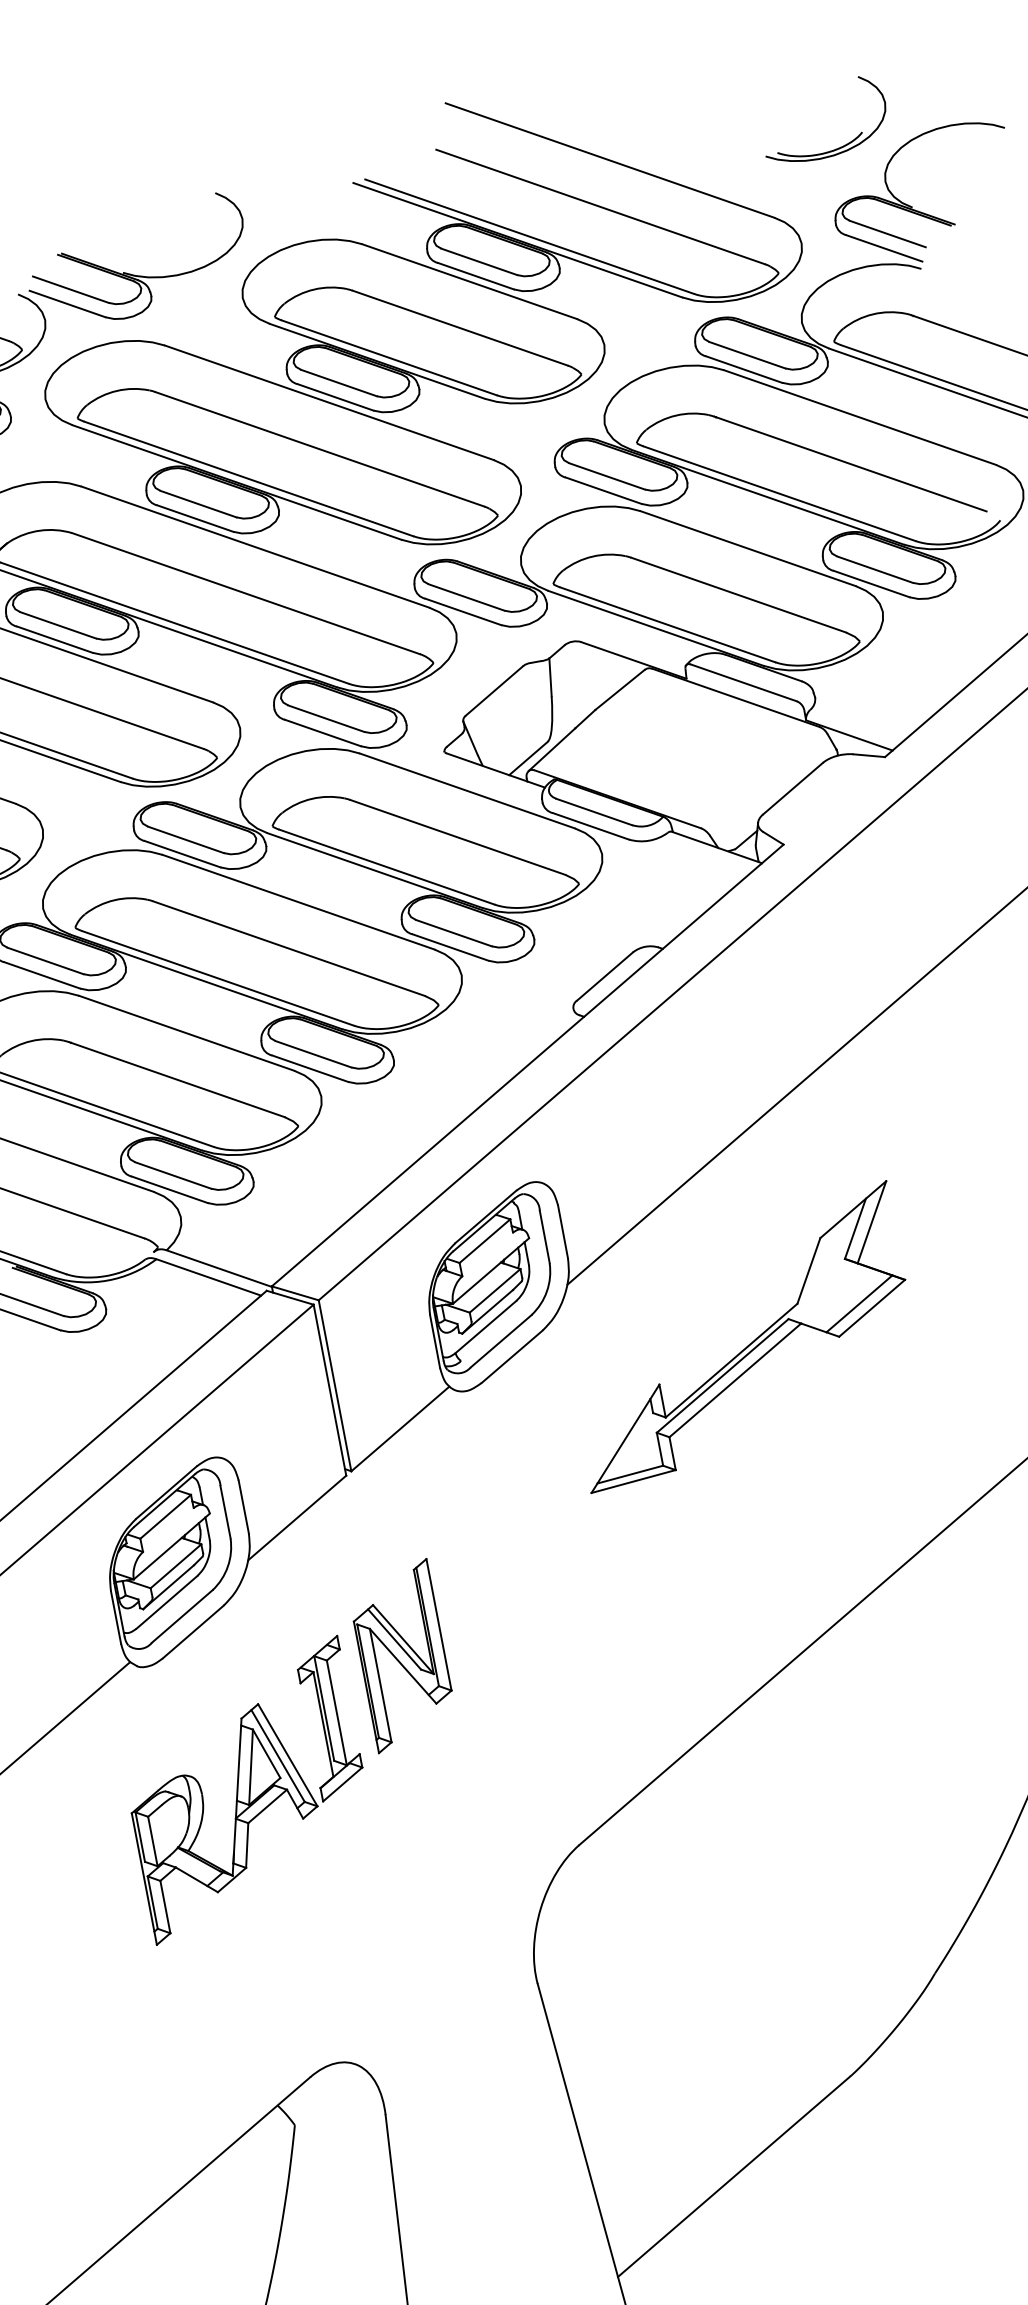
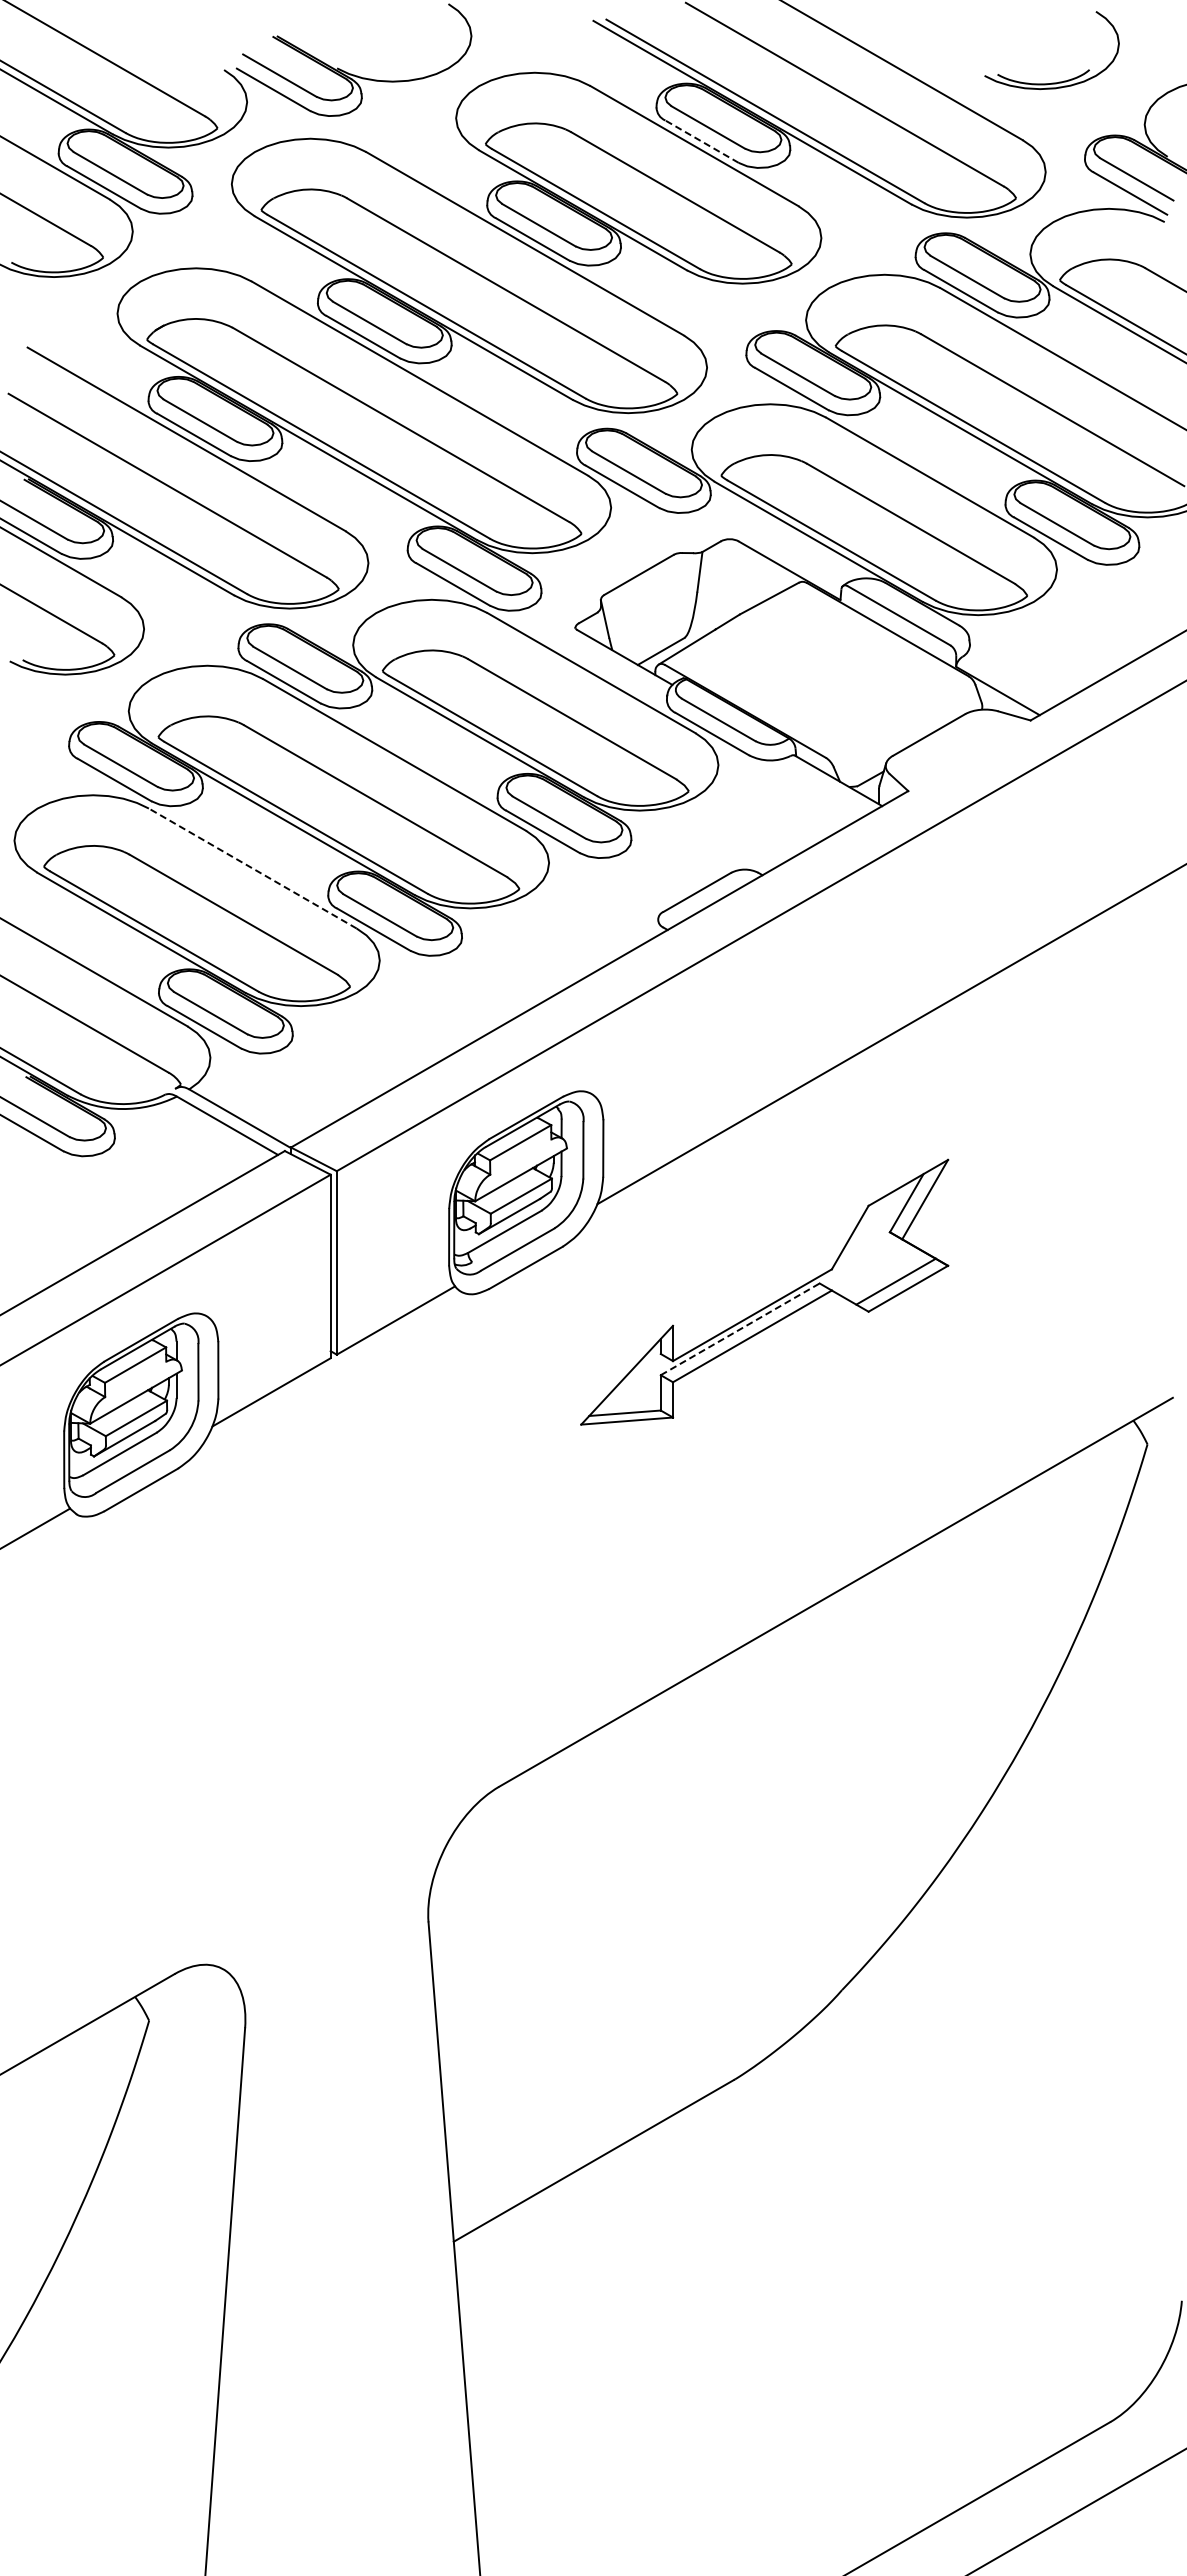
part: (829, 150) -> (1051, 82), moved
line: (475, 276) -> (701, 141), solid -> dashed
line: (186, 1033) -> (252, 868), solid -> dashed
line: (722, 1376) -> (740, 1329), solid -> dashed
part: (402, 1656) -> (353, 1556), removed
part: (246, 1790) -> (165, 1664), removed

